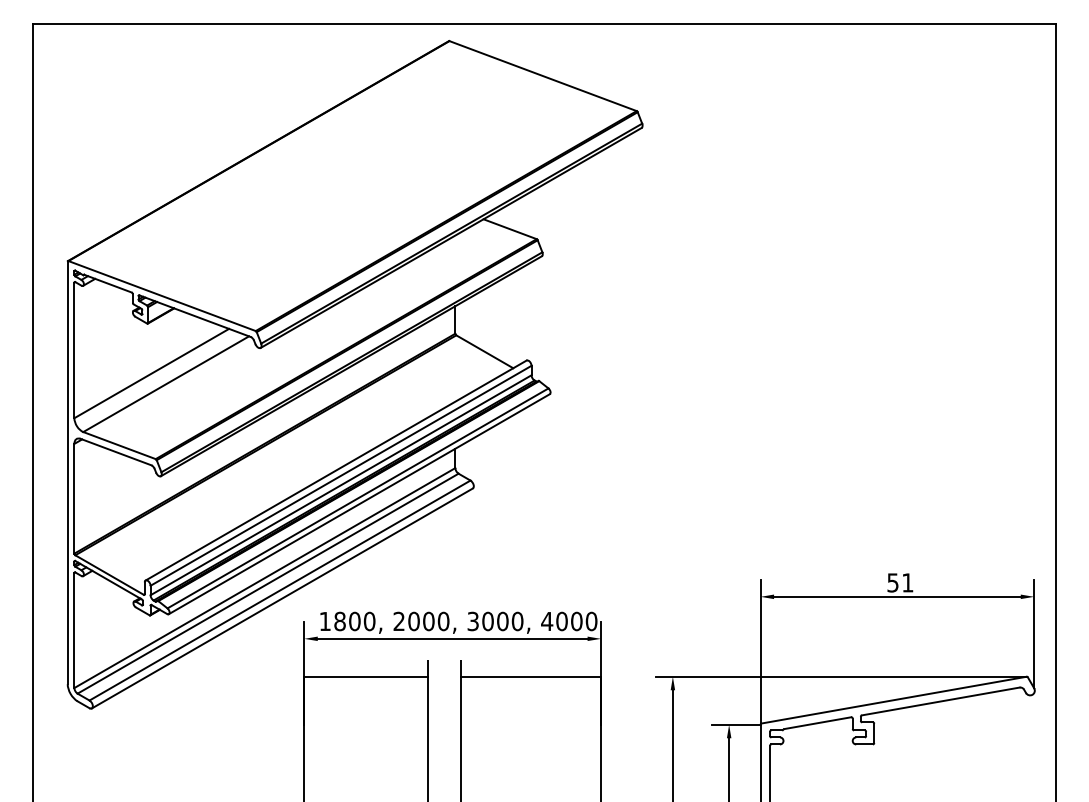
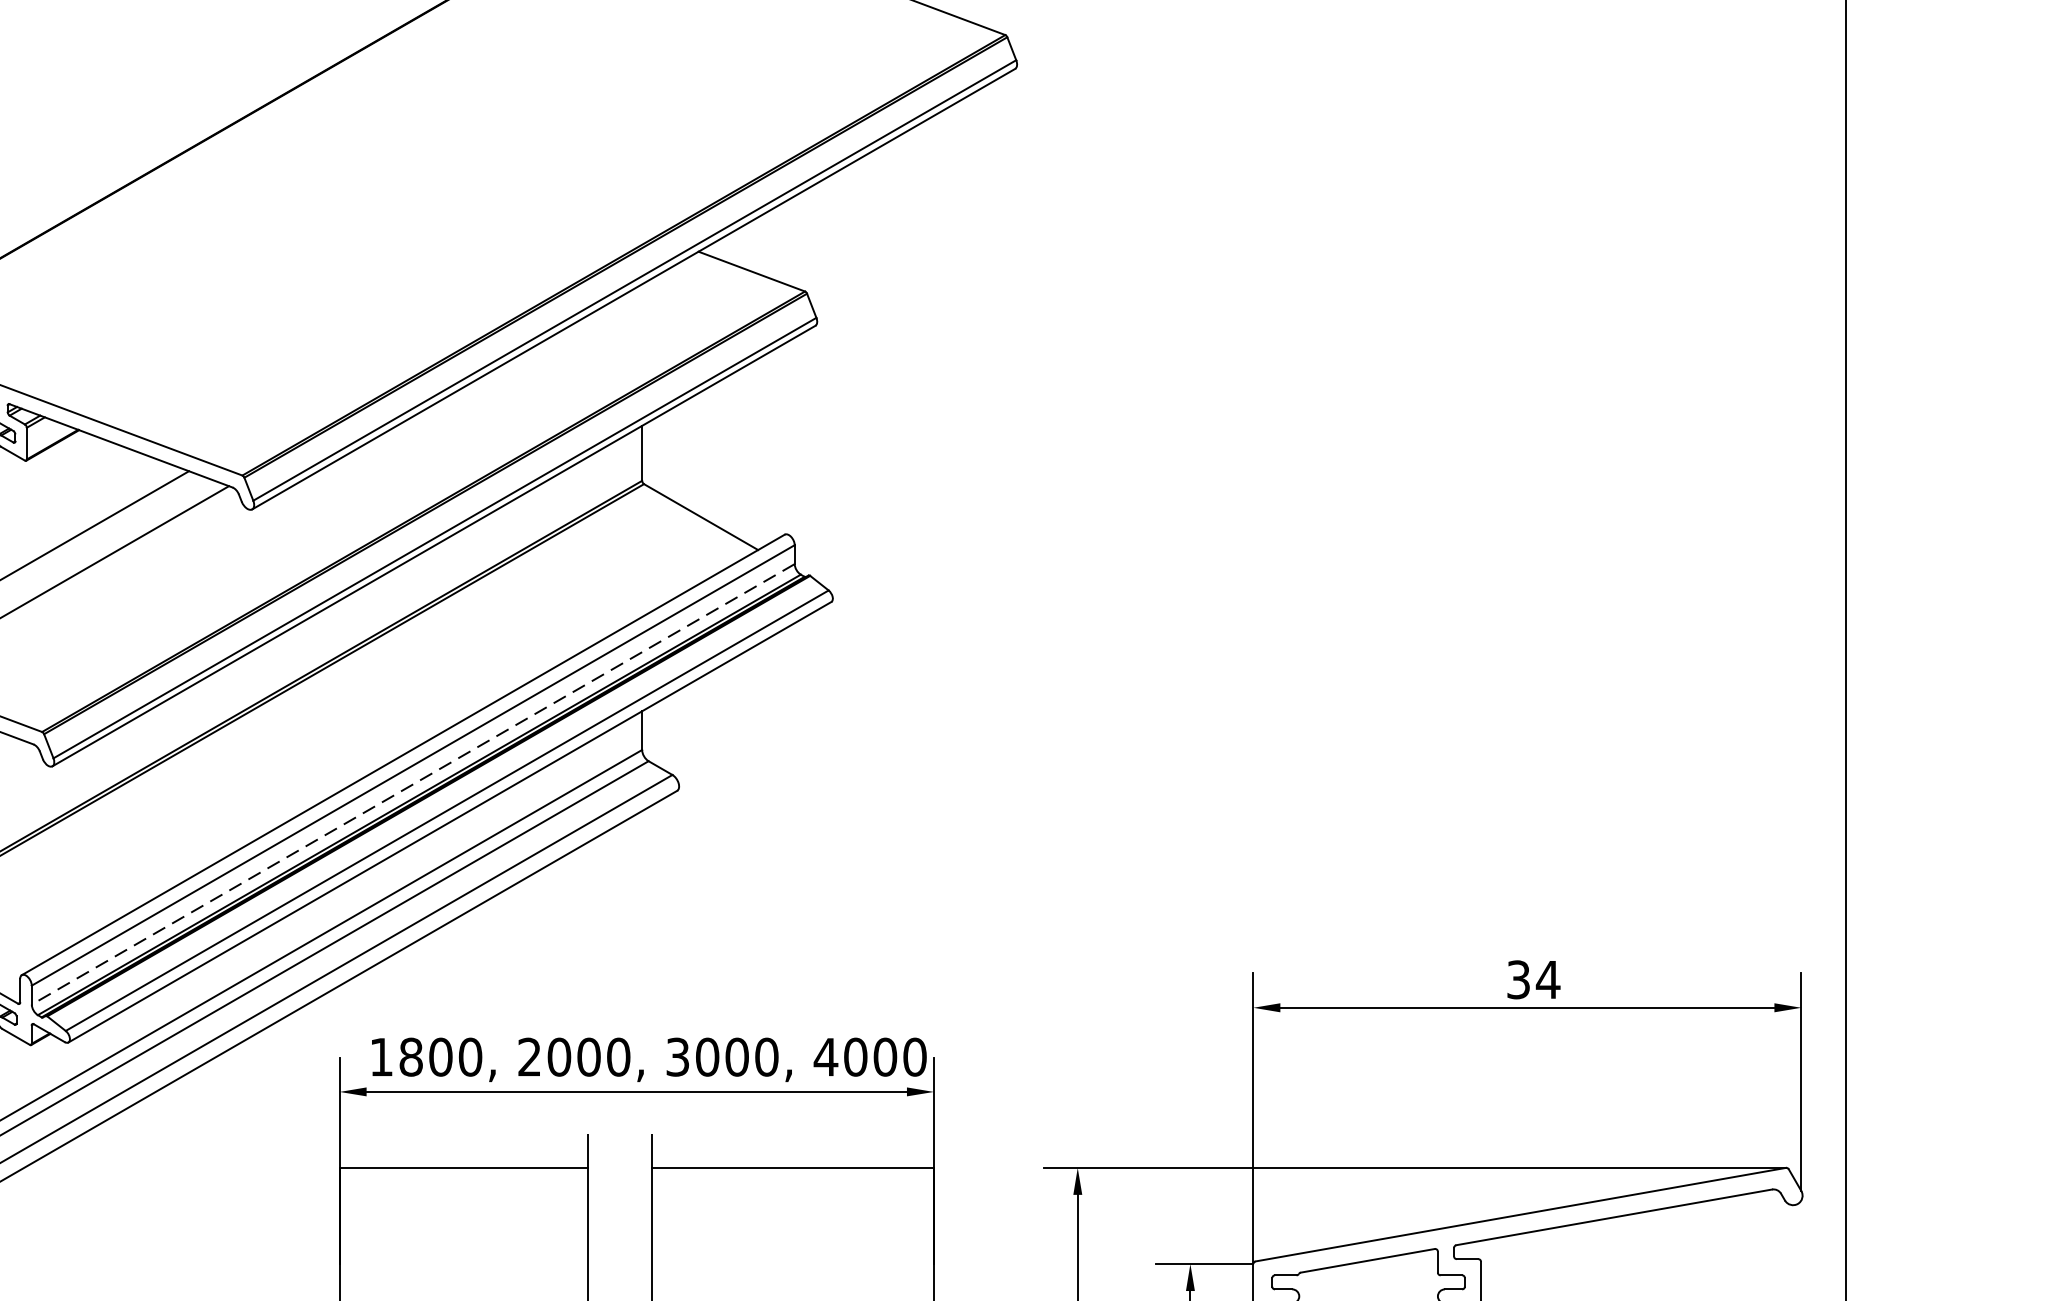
line: (341, 485) -> (414, 784), solid -> dashed
text: (900, 582) -> (1533, 979), 51 -> 34

